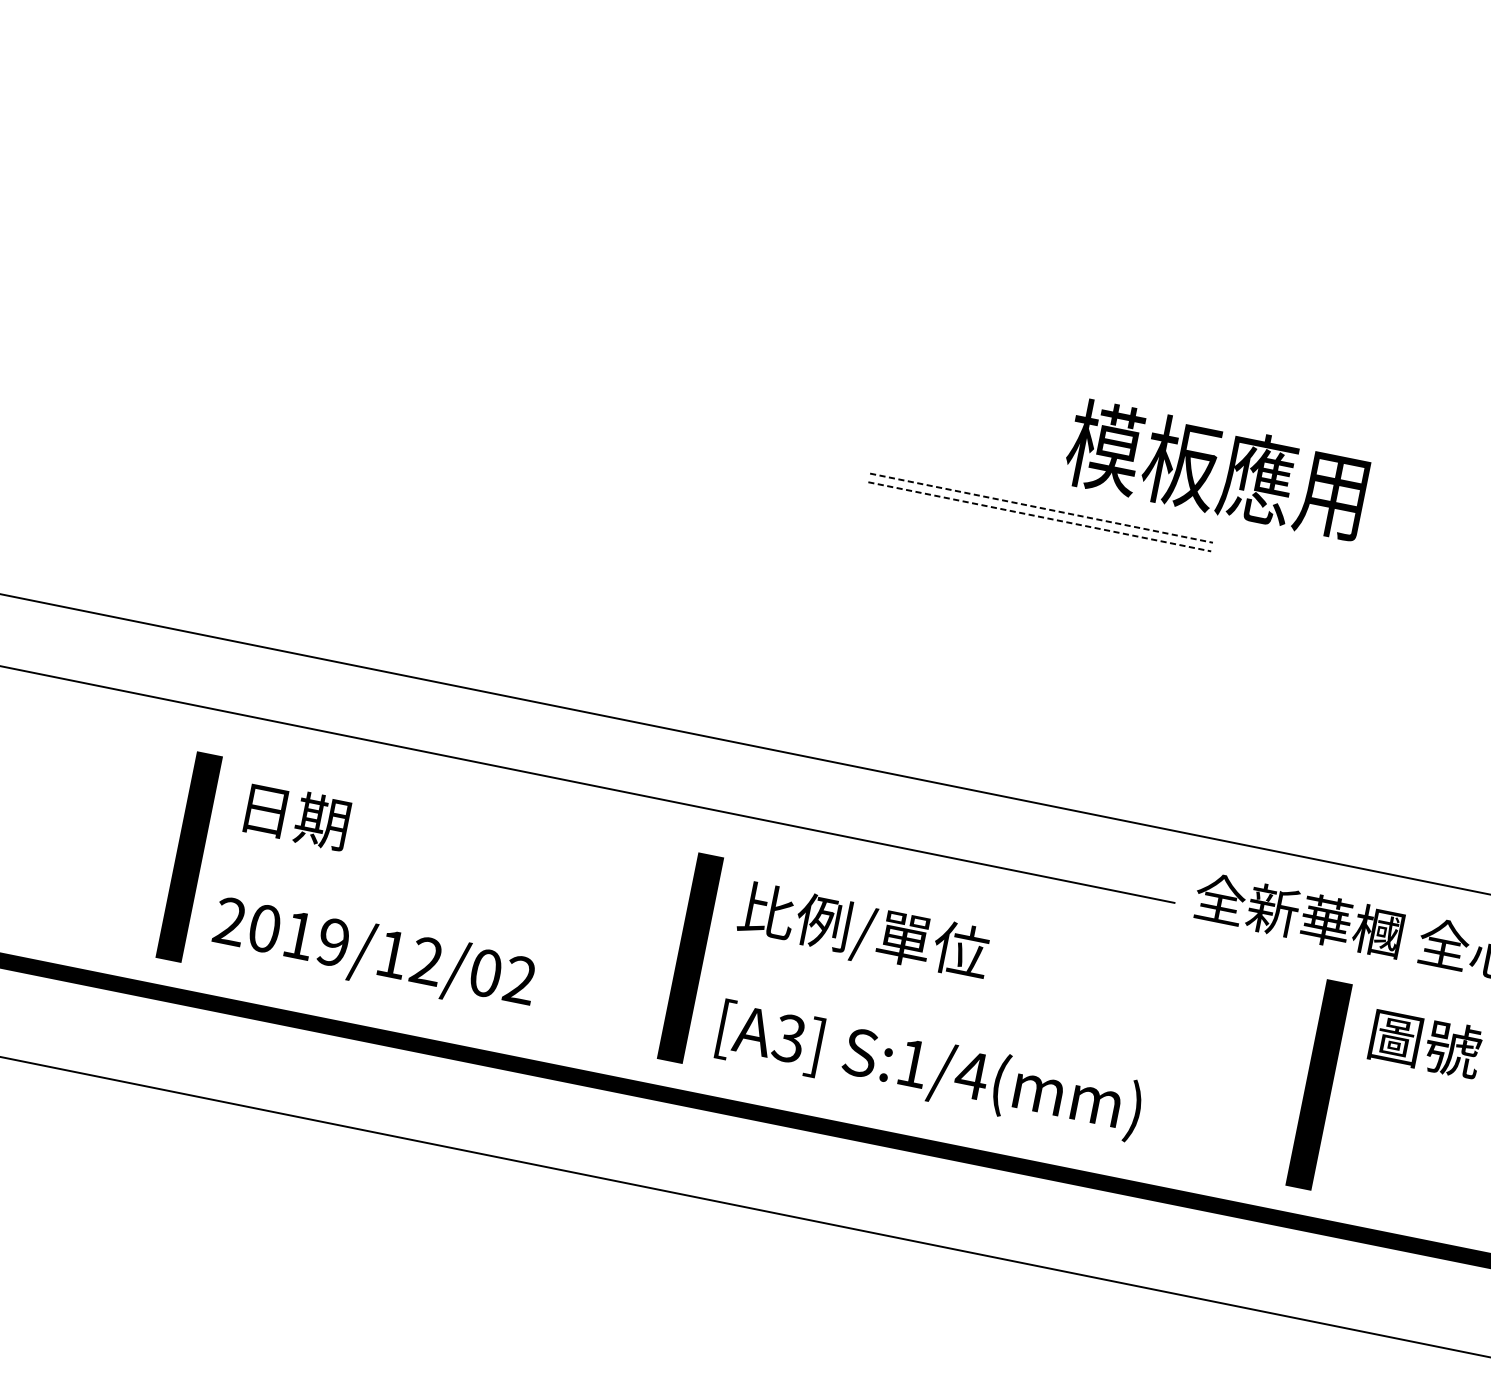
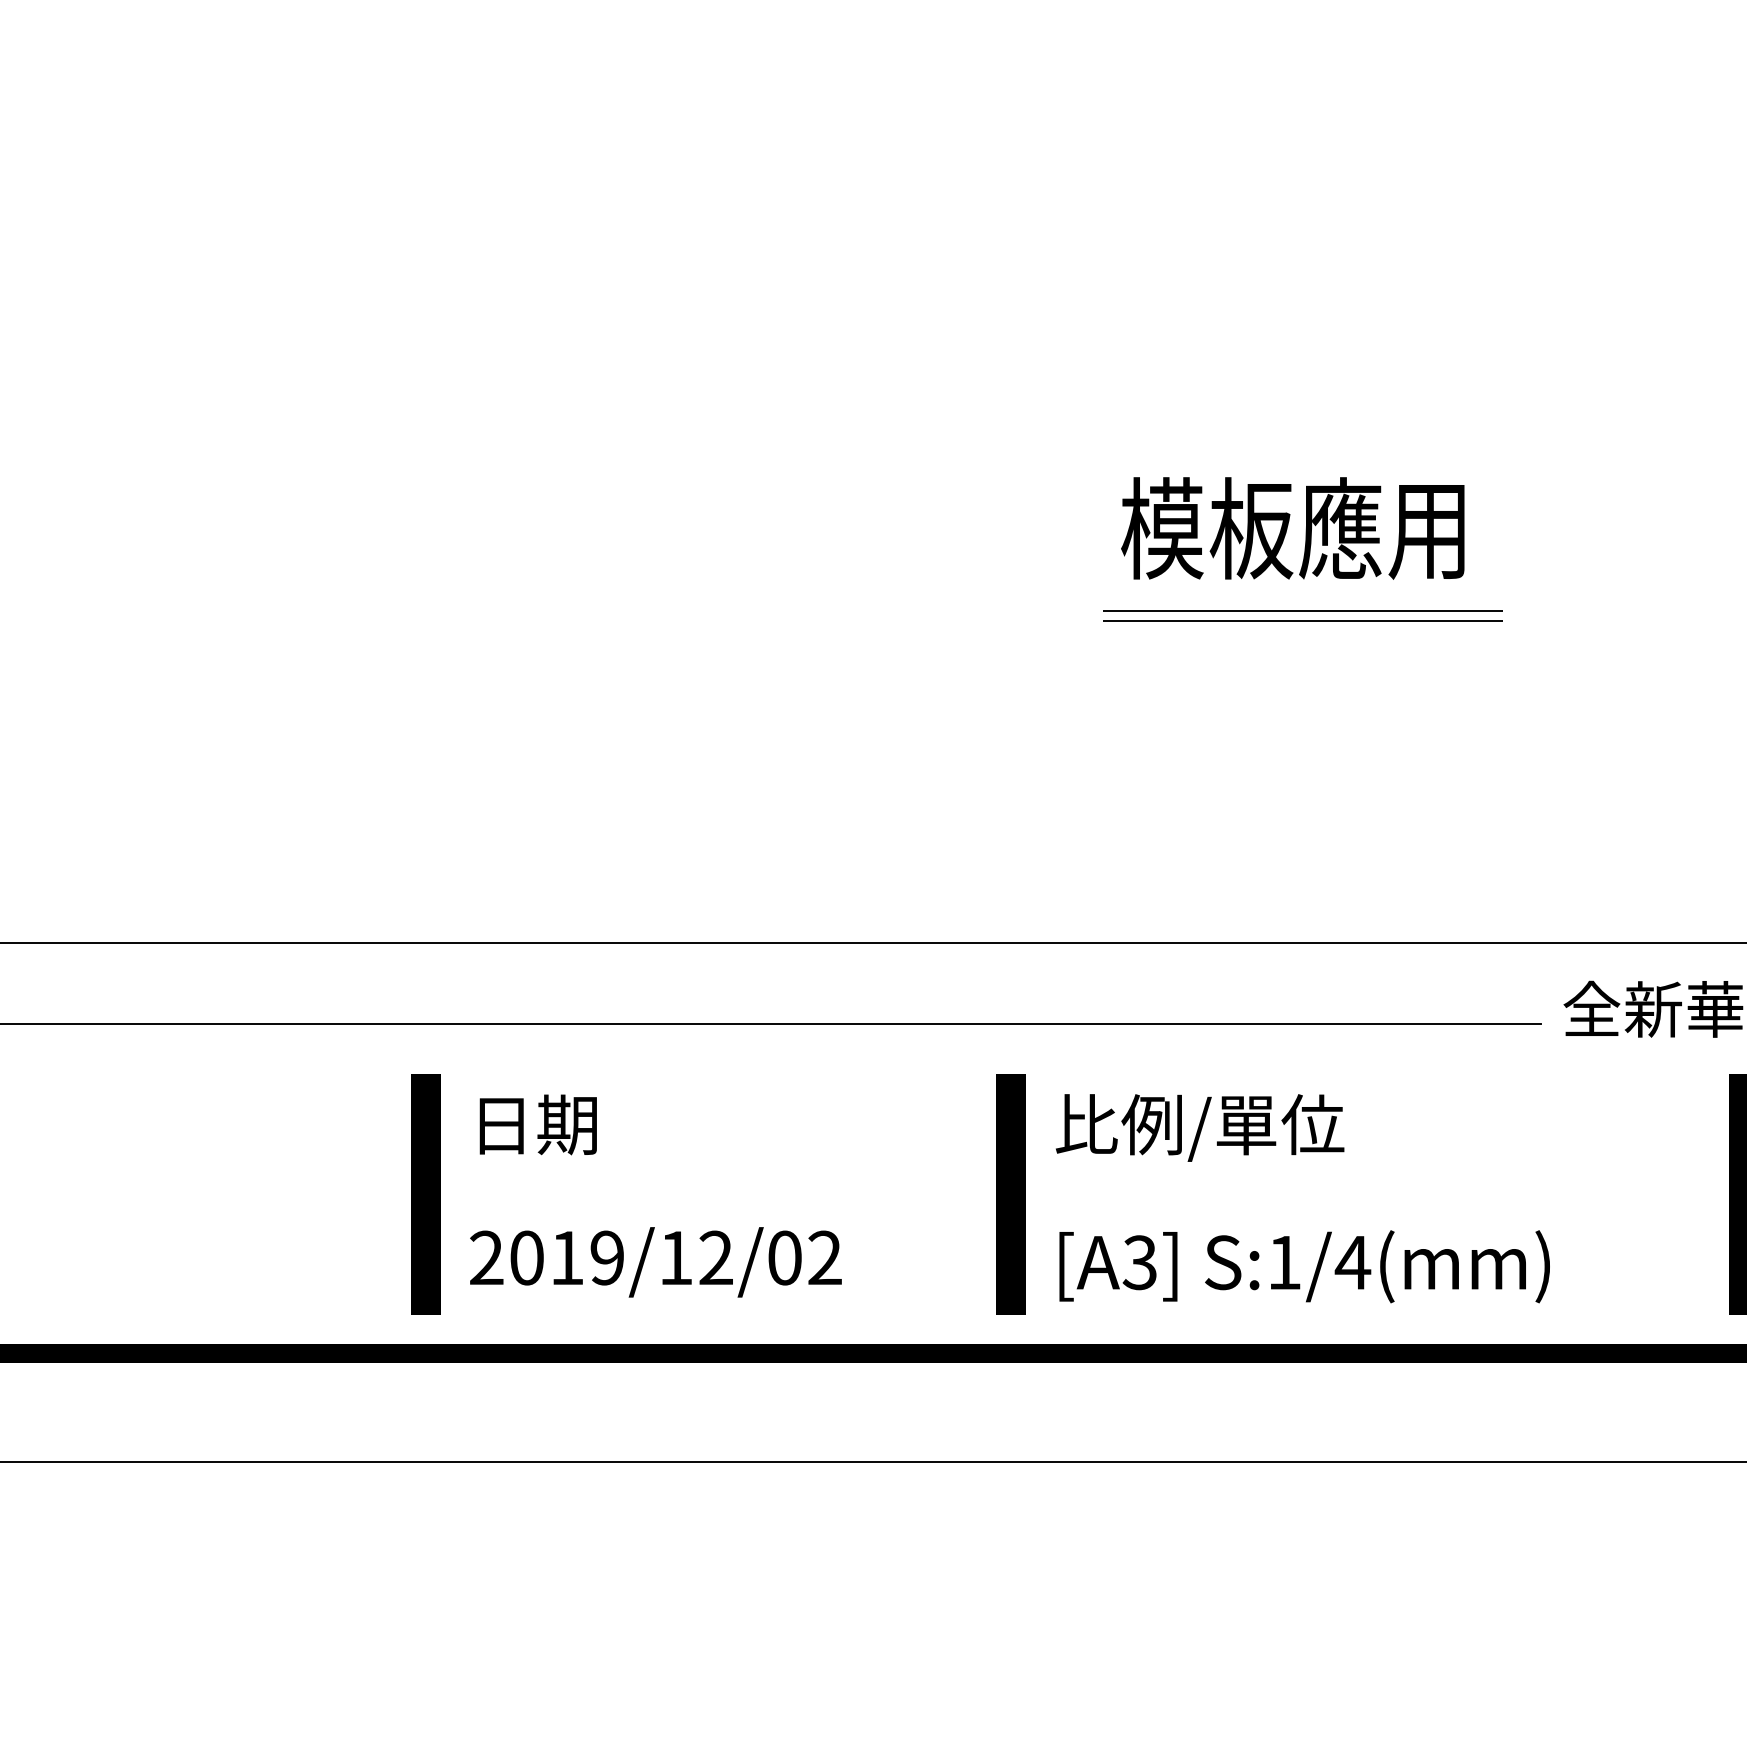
text: (1216, 469) -> (1292, 528), moved
line: (1041, 508) -> (1303, 611), dashed -> solid
line: (1040, 517) -> (1303, 621), dashed -> solid

